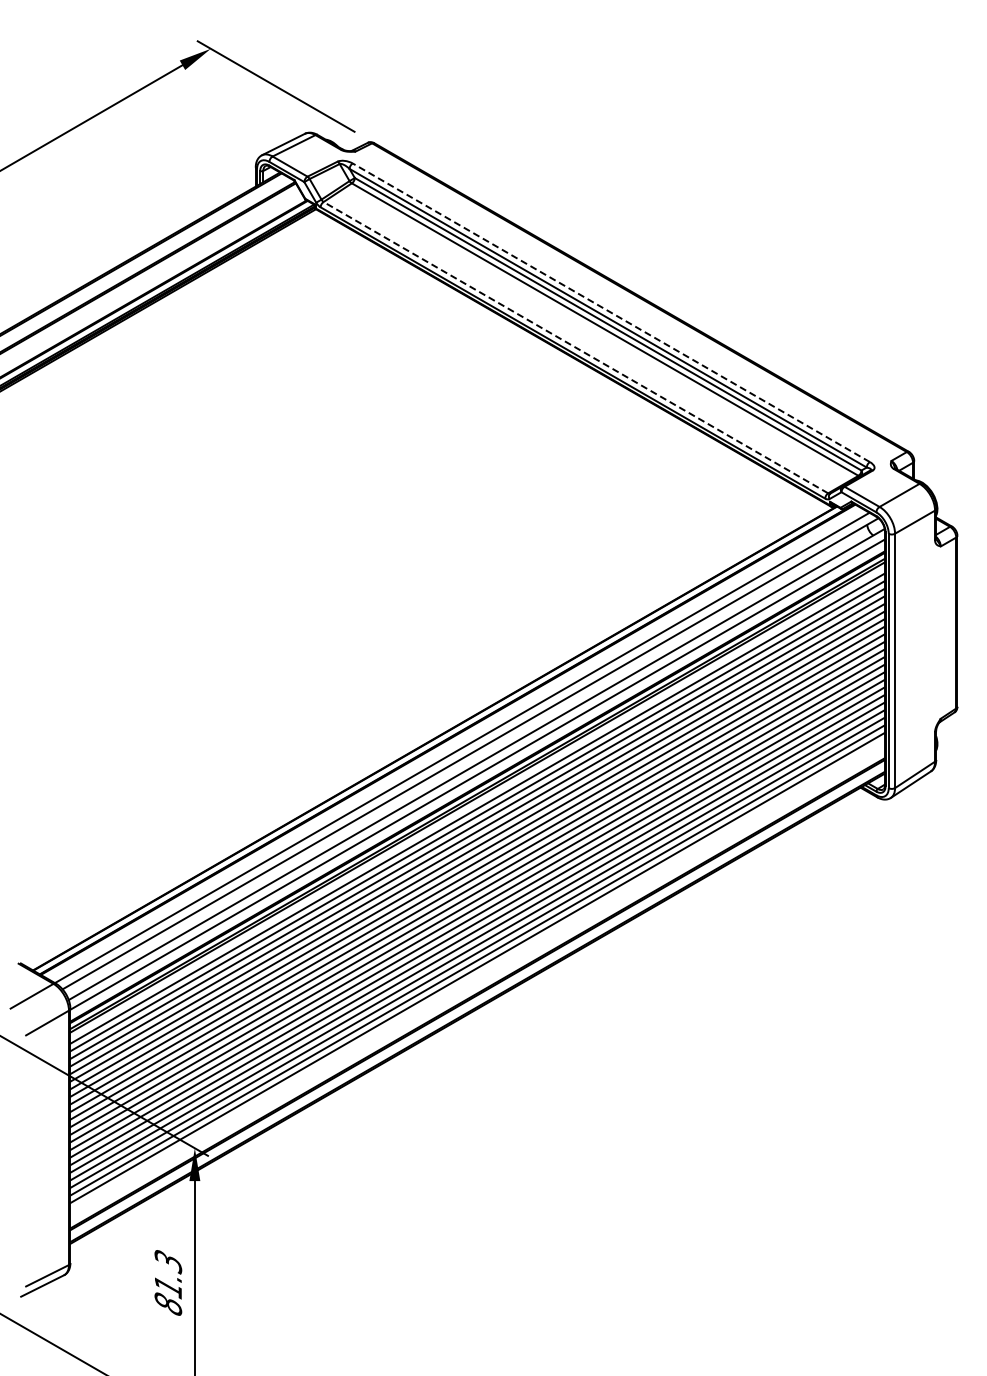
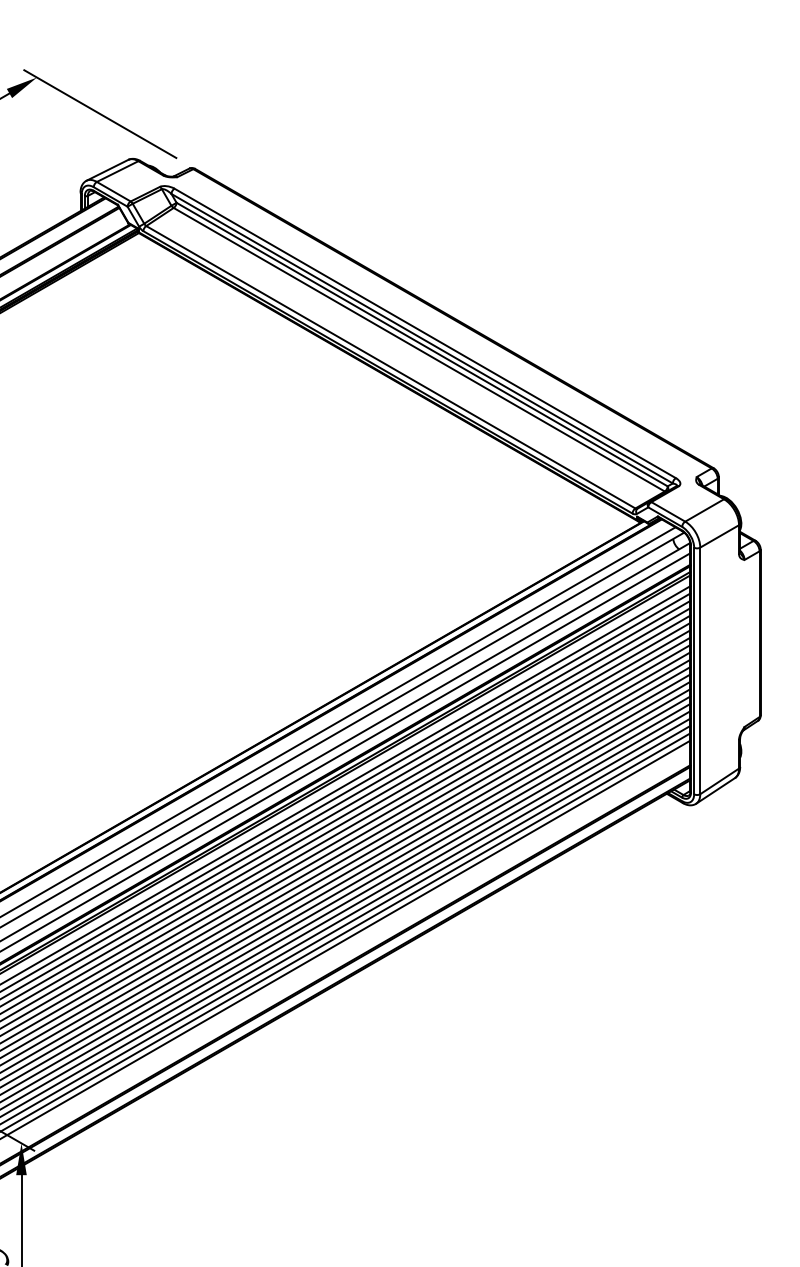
line: (611, 312) -> (425, 333), dashed -> solid
line: (575, 347) -> (390, 367), dashed -> solid

